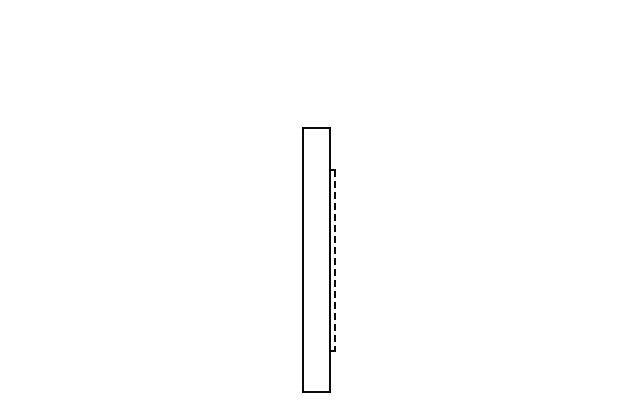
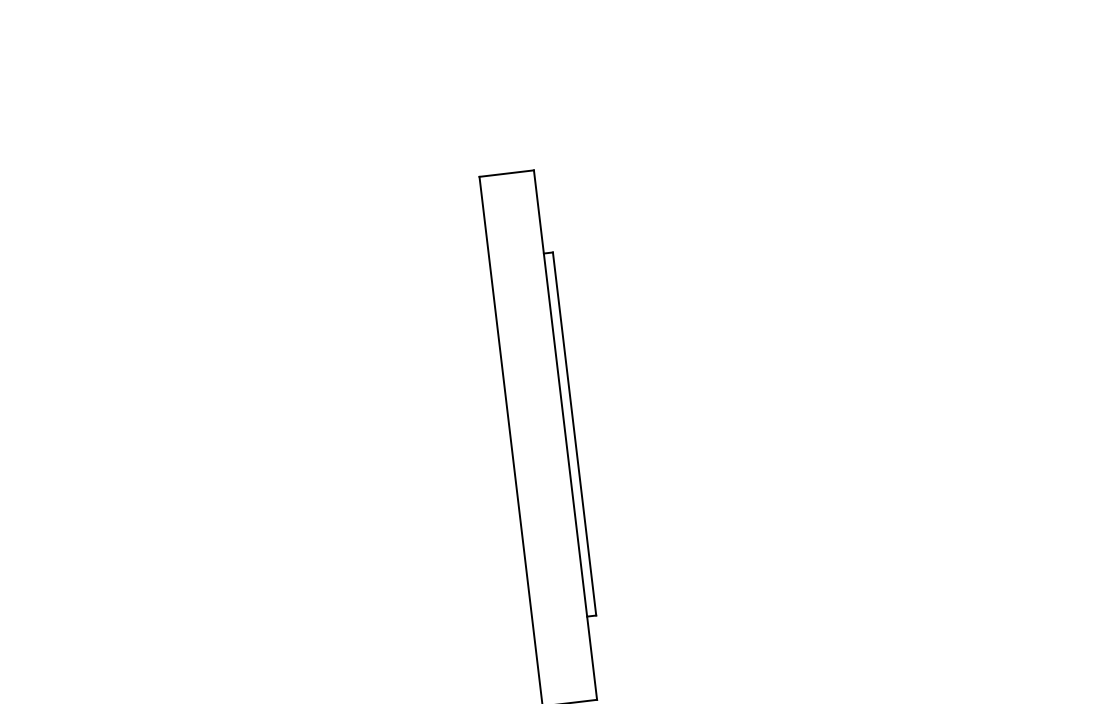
line: (334, 260) -> (573, 434), dashed -> solid

